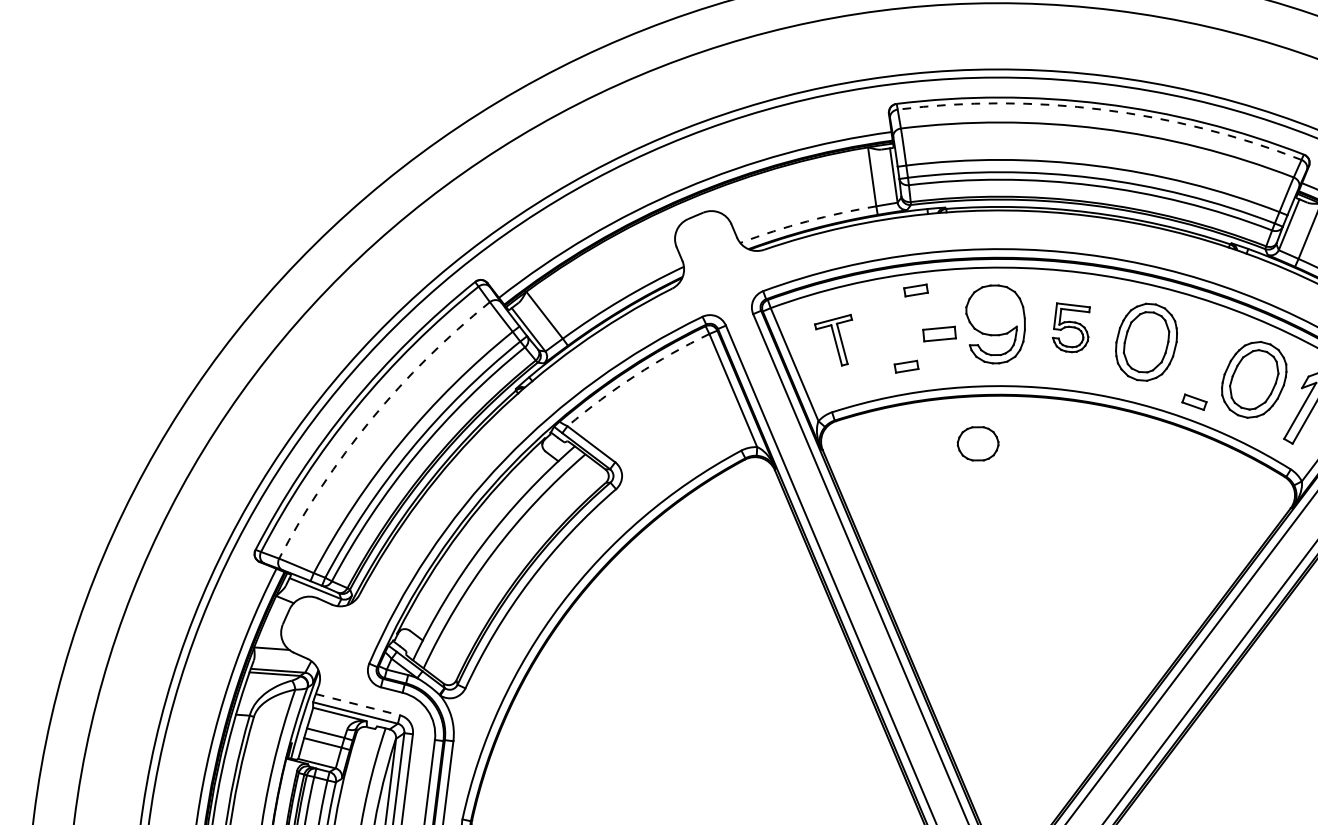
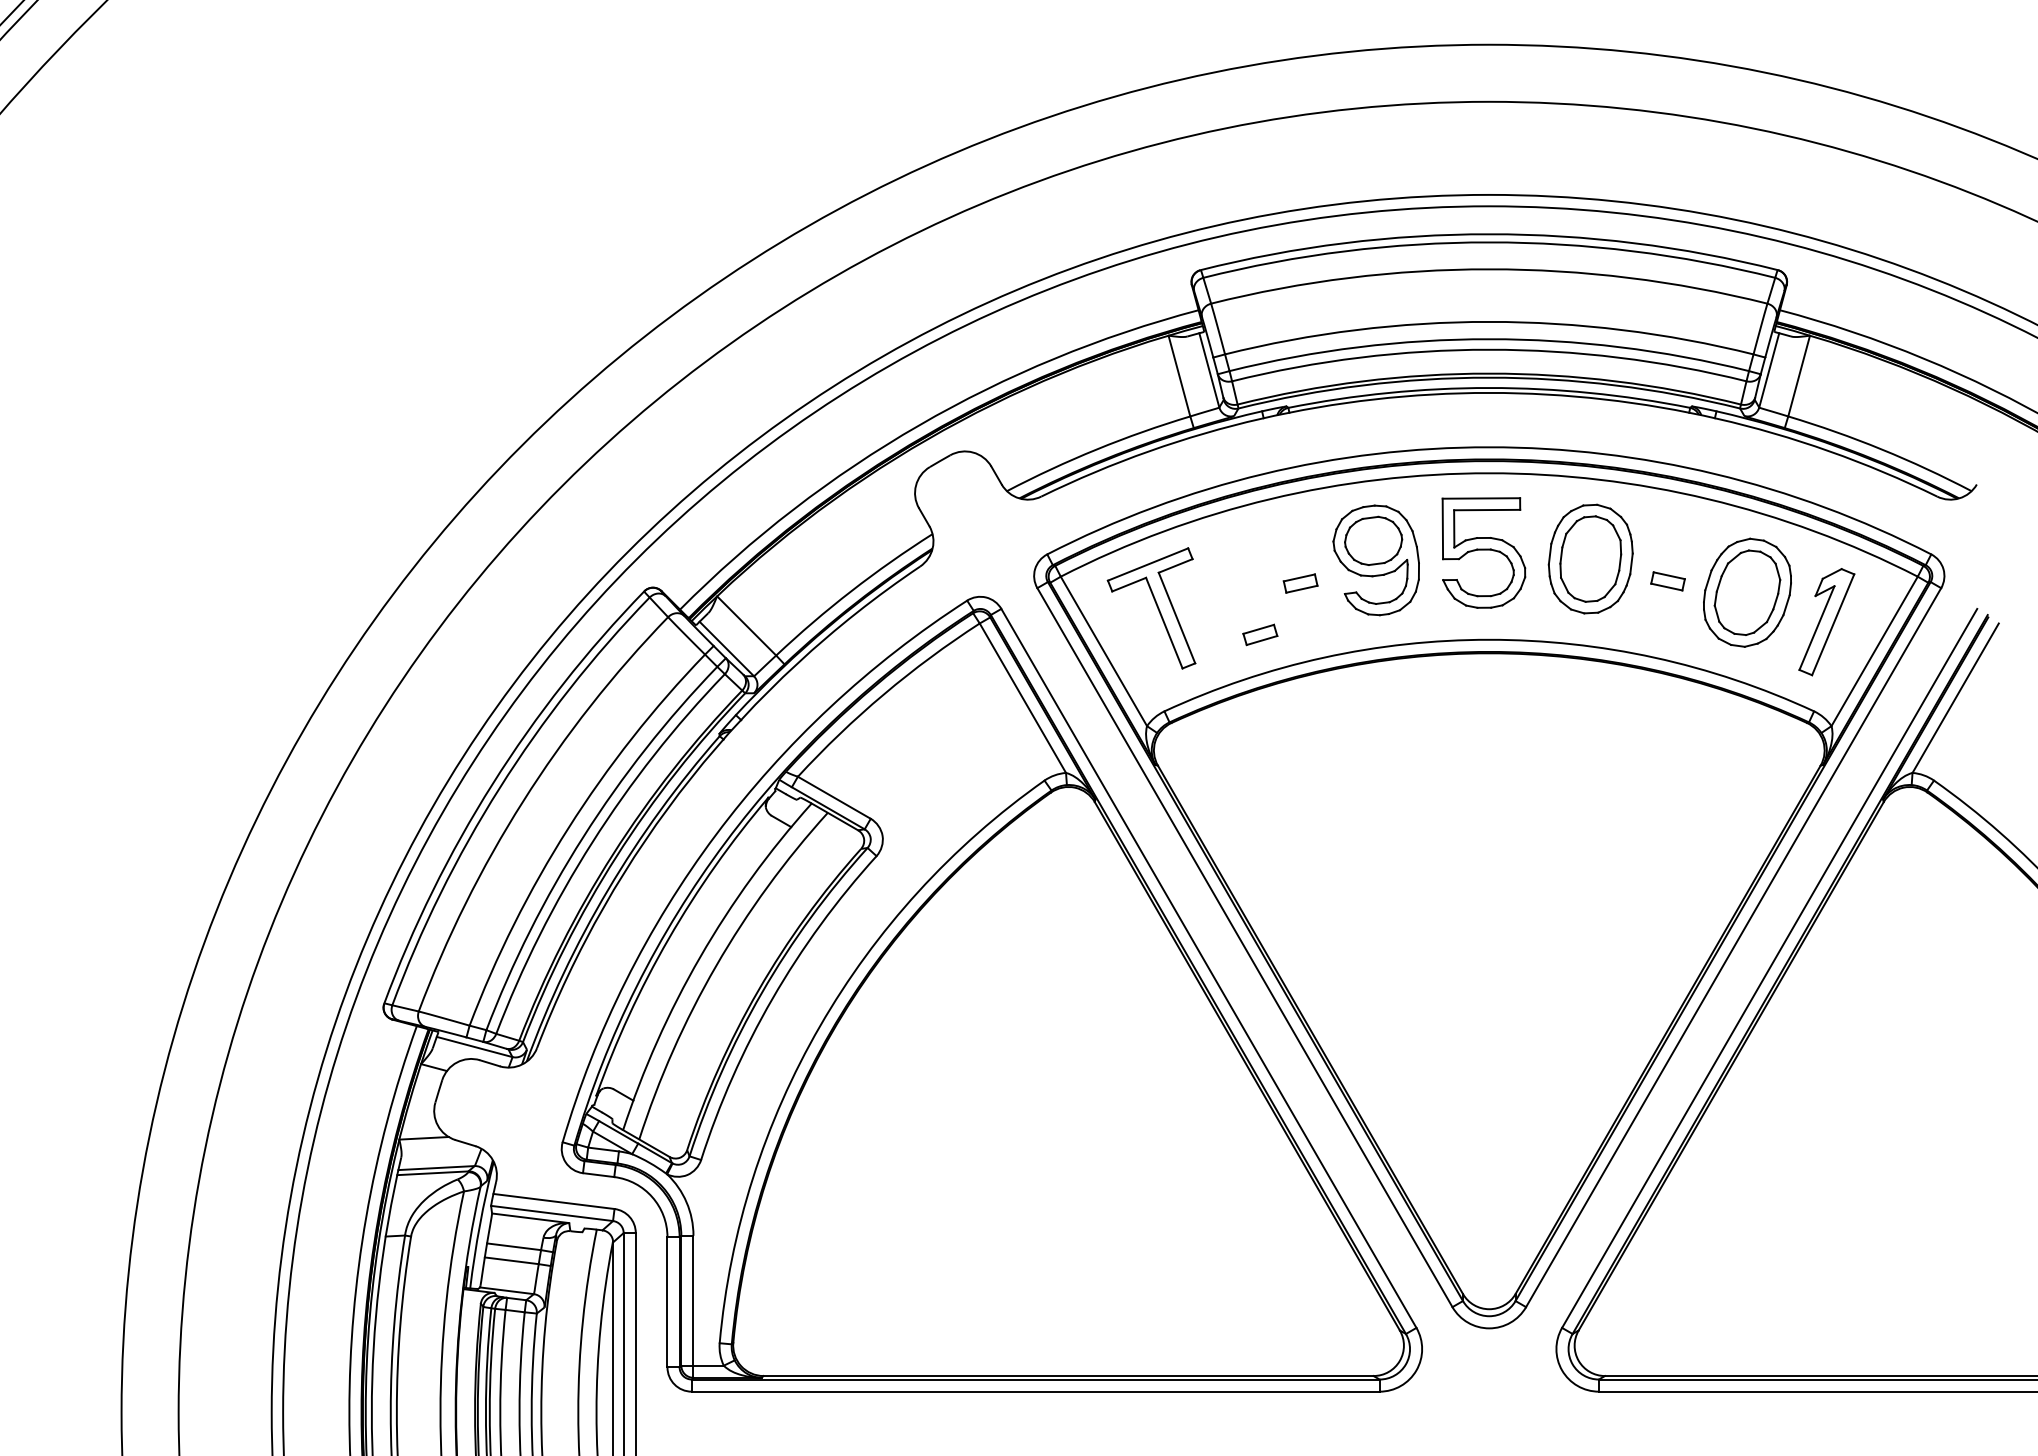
arc: (1102, 109) -> (1489, 242), dashed -> solid
arc: (807, 221) -> (1096, 449), dashed -> solid
part: (916, 290) -> (1260, 526), removed
part: (1071, 328) -> (1483, 552), size x1.67
part: (939, 333) -> (1300, 583), size x0.71
part: (832, 338) -> (1151, 608), size x1.67
arc: (635, 375) -> (883, 694), dashed -> solid
part: (1194, 402) -> (1667, 581), moved
arc: (371, 419) -> (523, 801), dashed -> solid
part: (978, 443) -> (1373, 540), moved
line: (358, 704) -> (554, 1201), dashed -> solid

